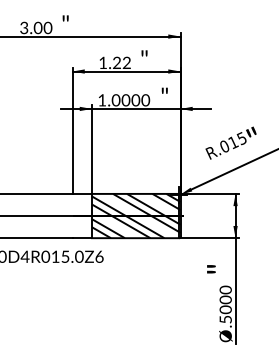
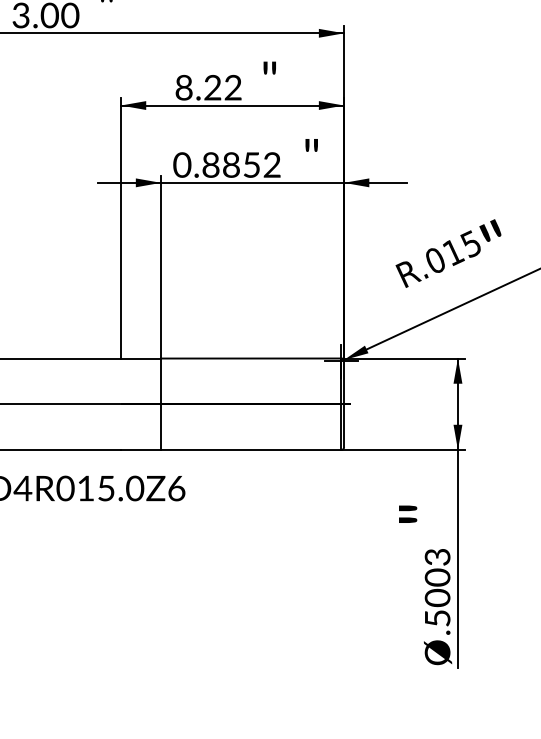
text: (103, 62) -> (184, 86), 1.22 -> 8.22
text: (123, 100) -> (226, 165), 1.0000 -> 0.8852
hatch: (135, 215) -> (251, 403), removed
text: (225, 289) -> (437, 556), .5000 -> .5003

